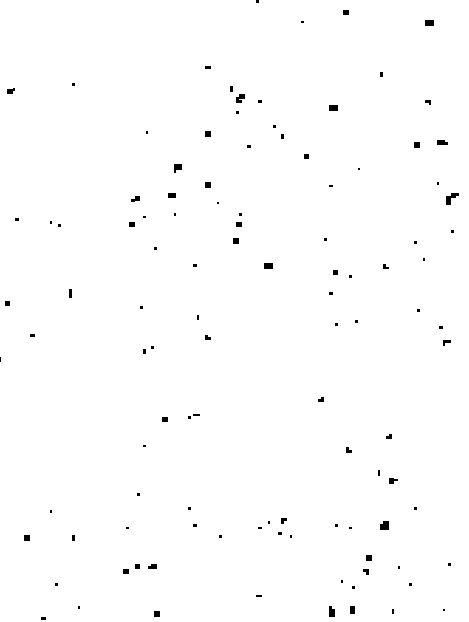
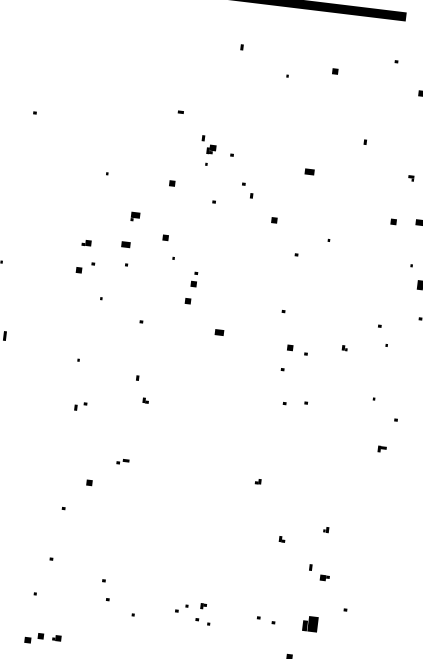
part: (446, 342) -> (382, 448), moved
part: (193, 416) -> (122, 461), moved
part: (384, 525) -> (309, 624), size x1.6

